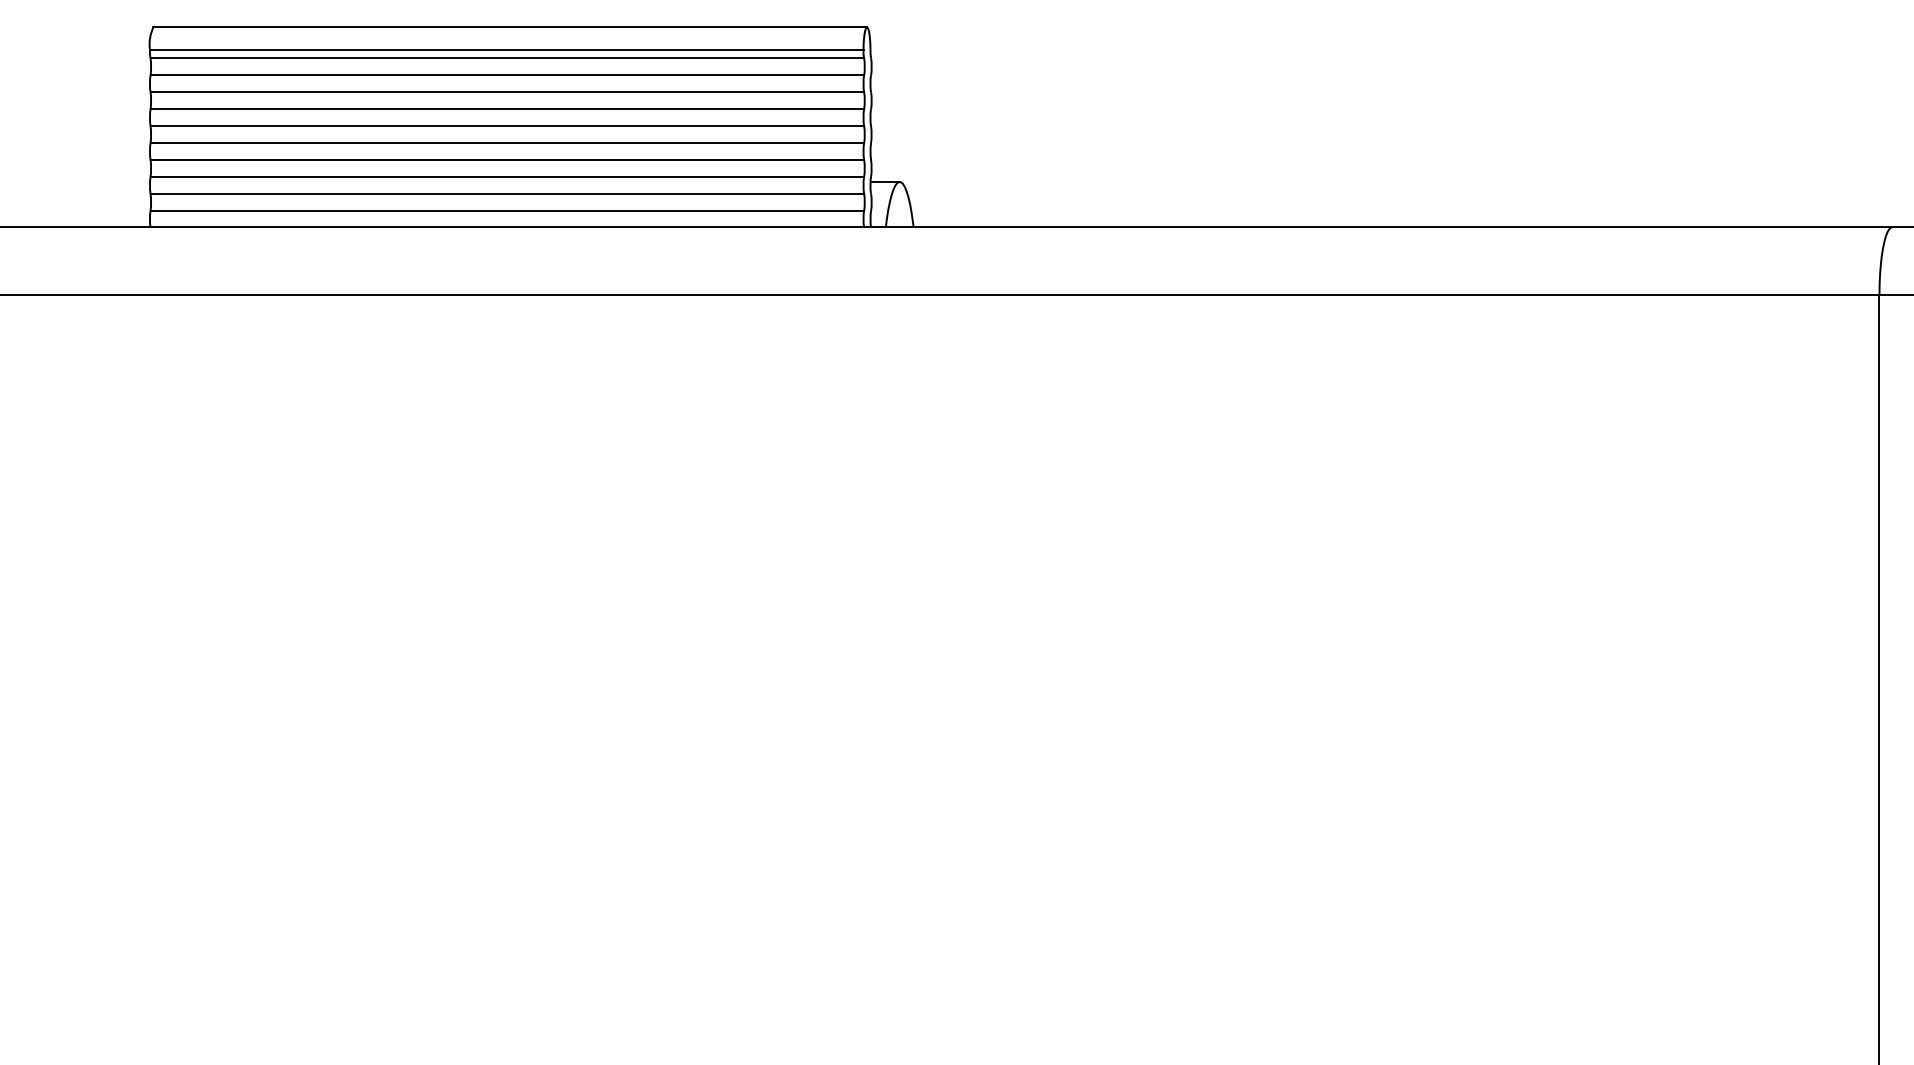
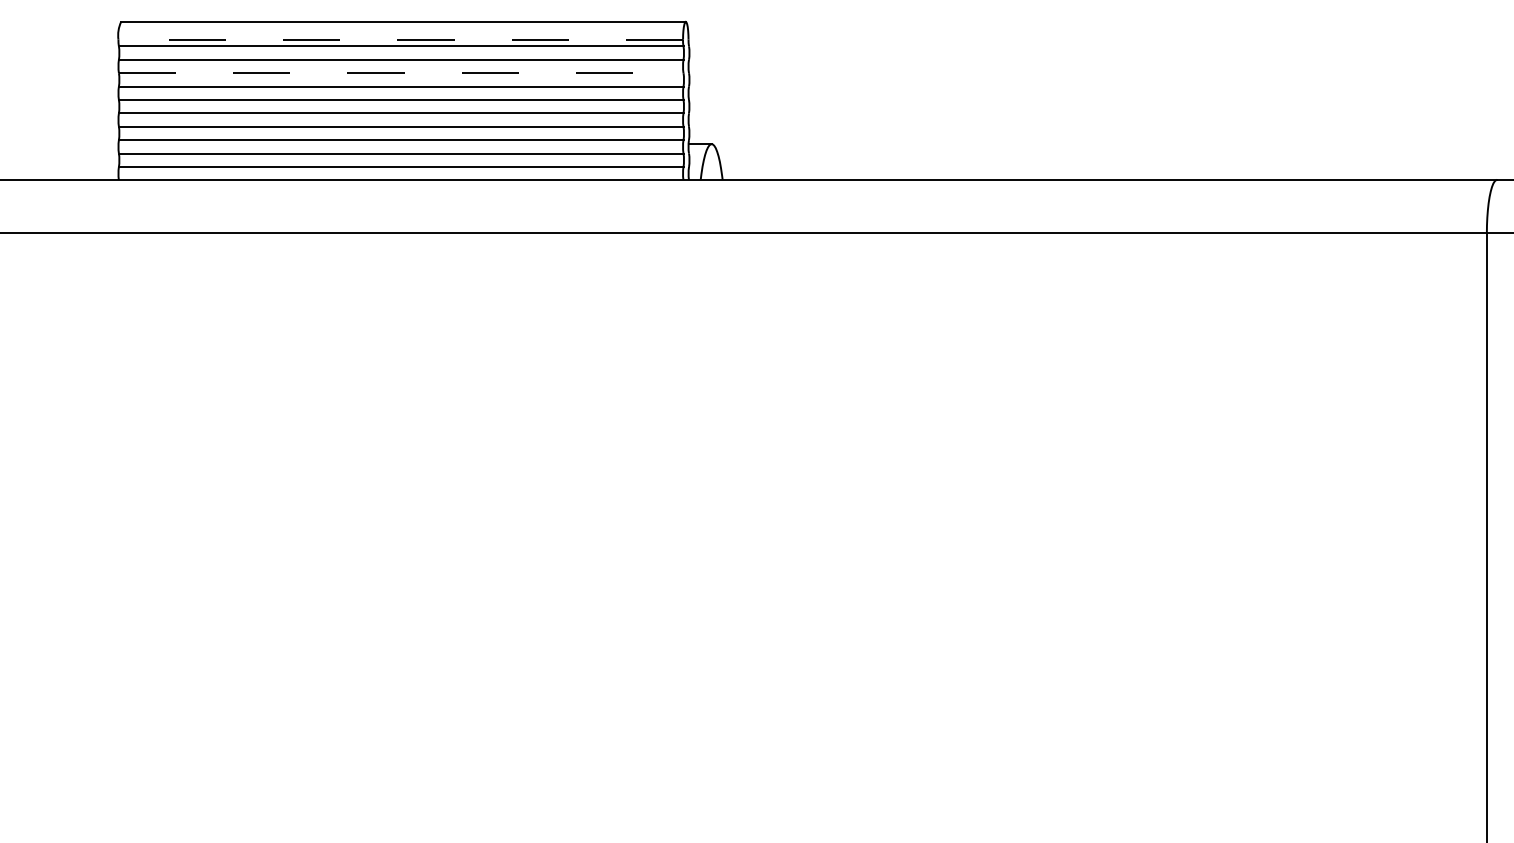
line: (506, 49) -> (400, 39), solid -> dashed
line: (507, 92) -> (401, 73), solid -> dashed

